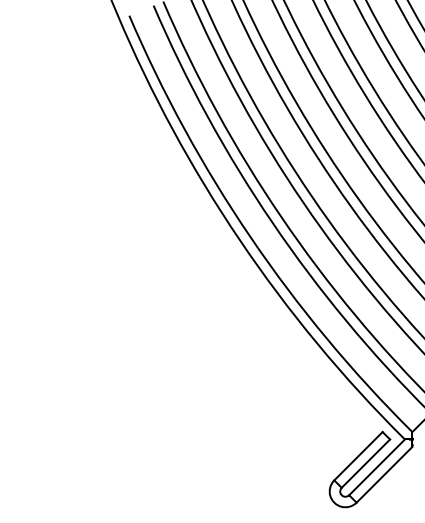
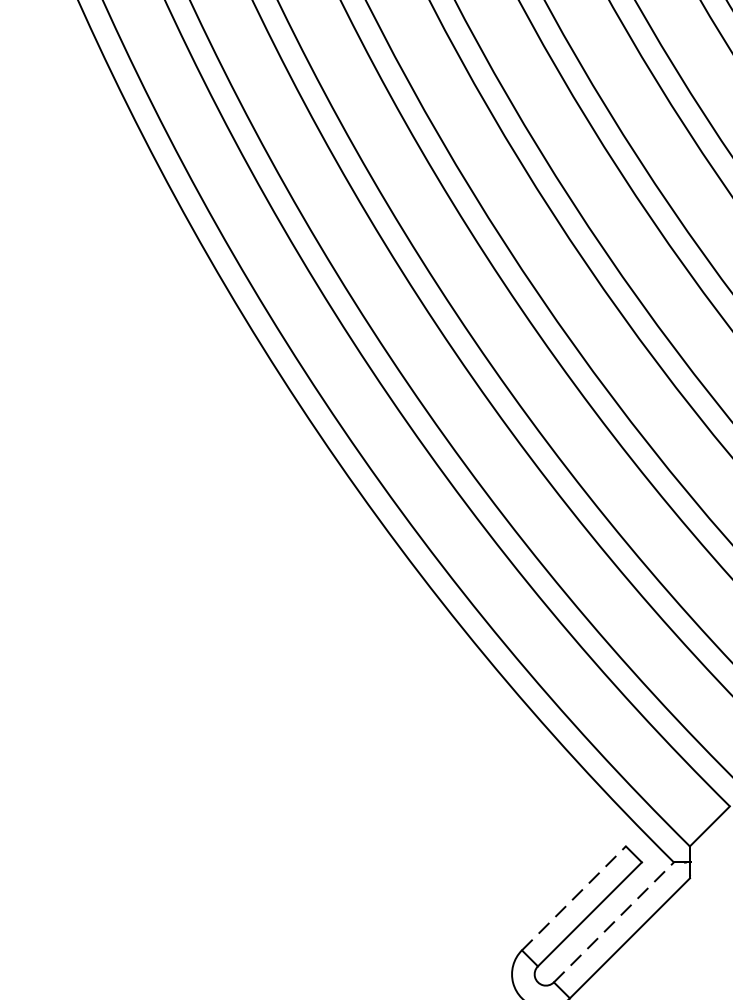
line: (358, 455) -> (573, 896), solid -> dashed
line: (377, 467) -> (614, 922), solid -> dashed

